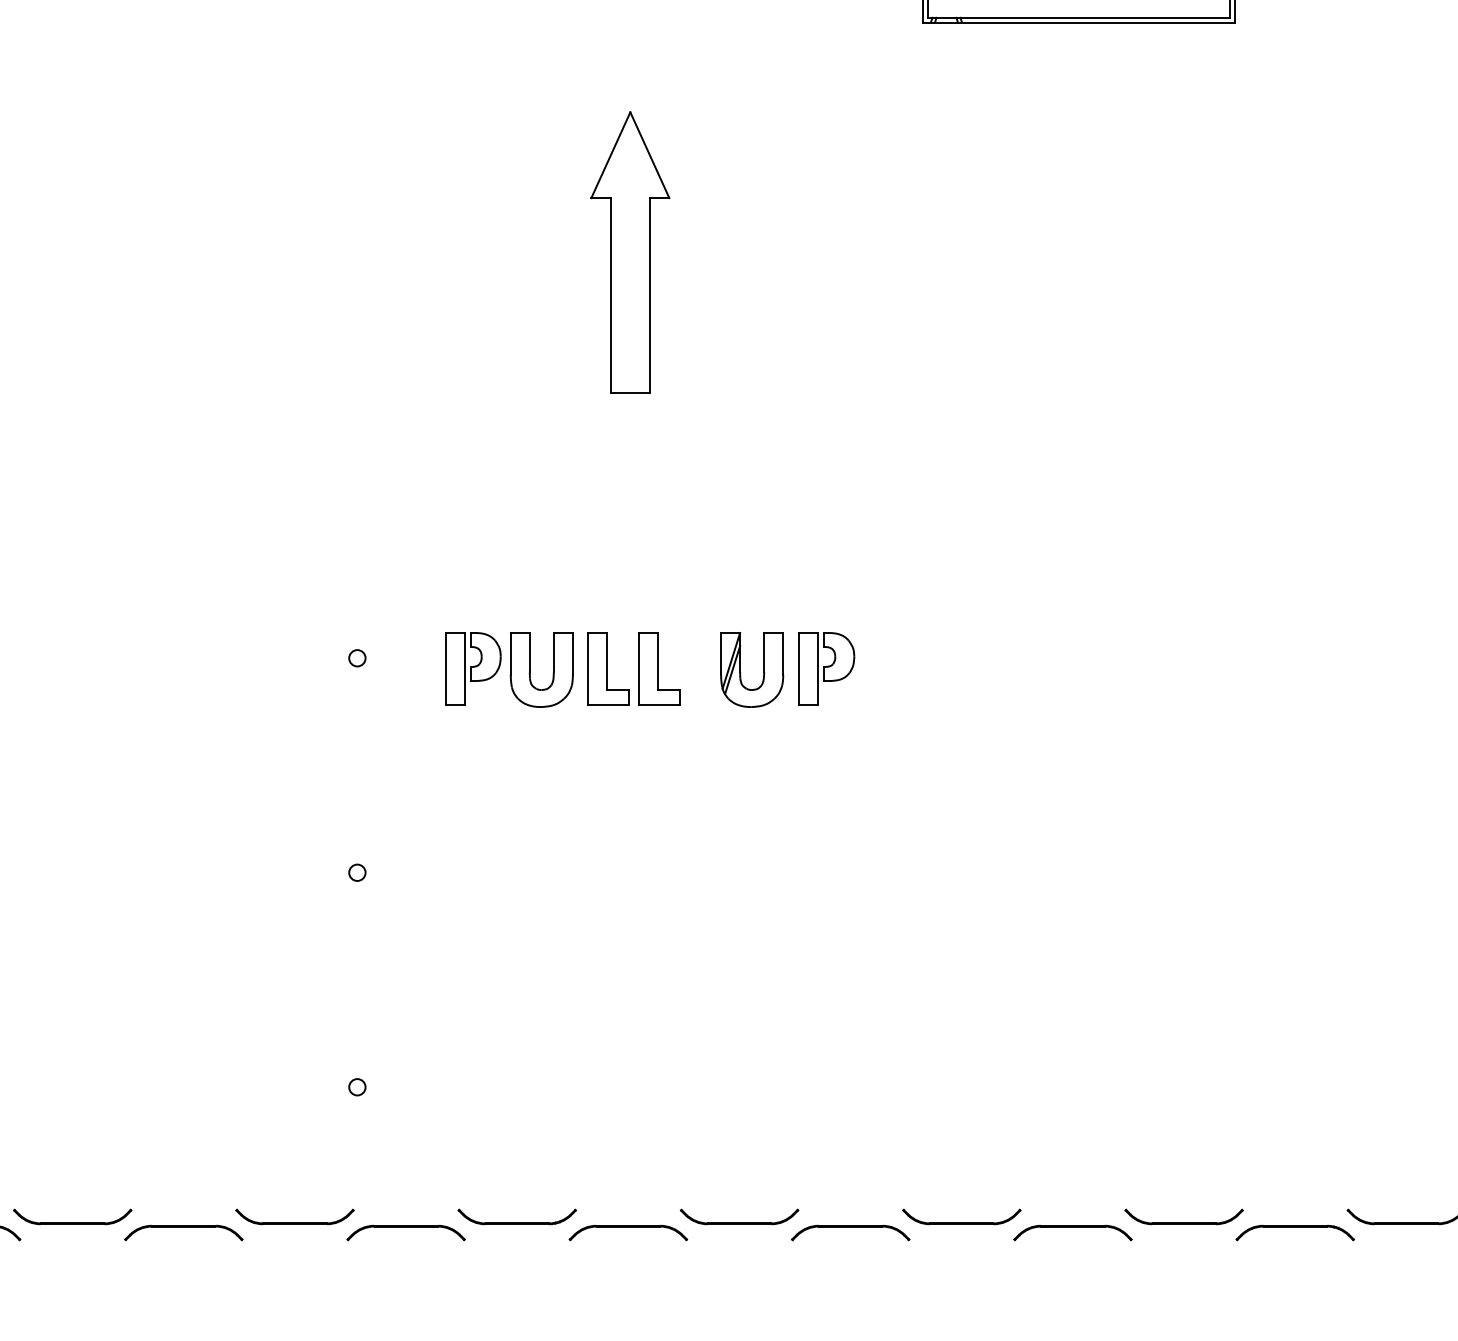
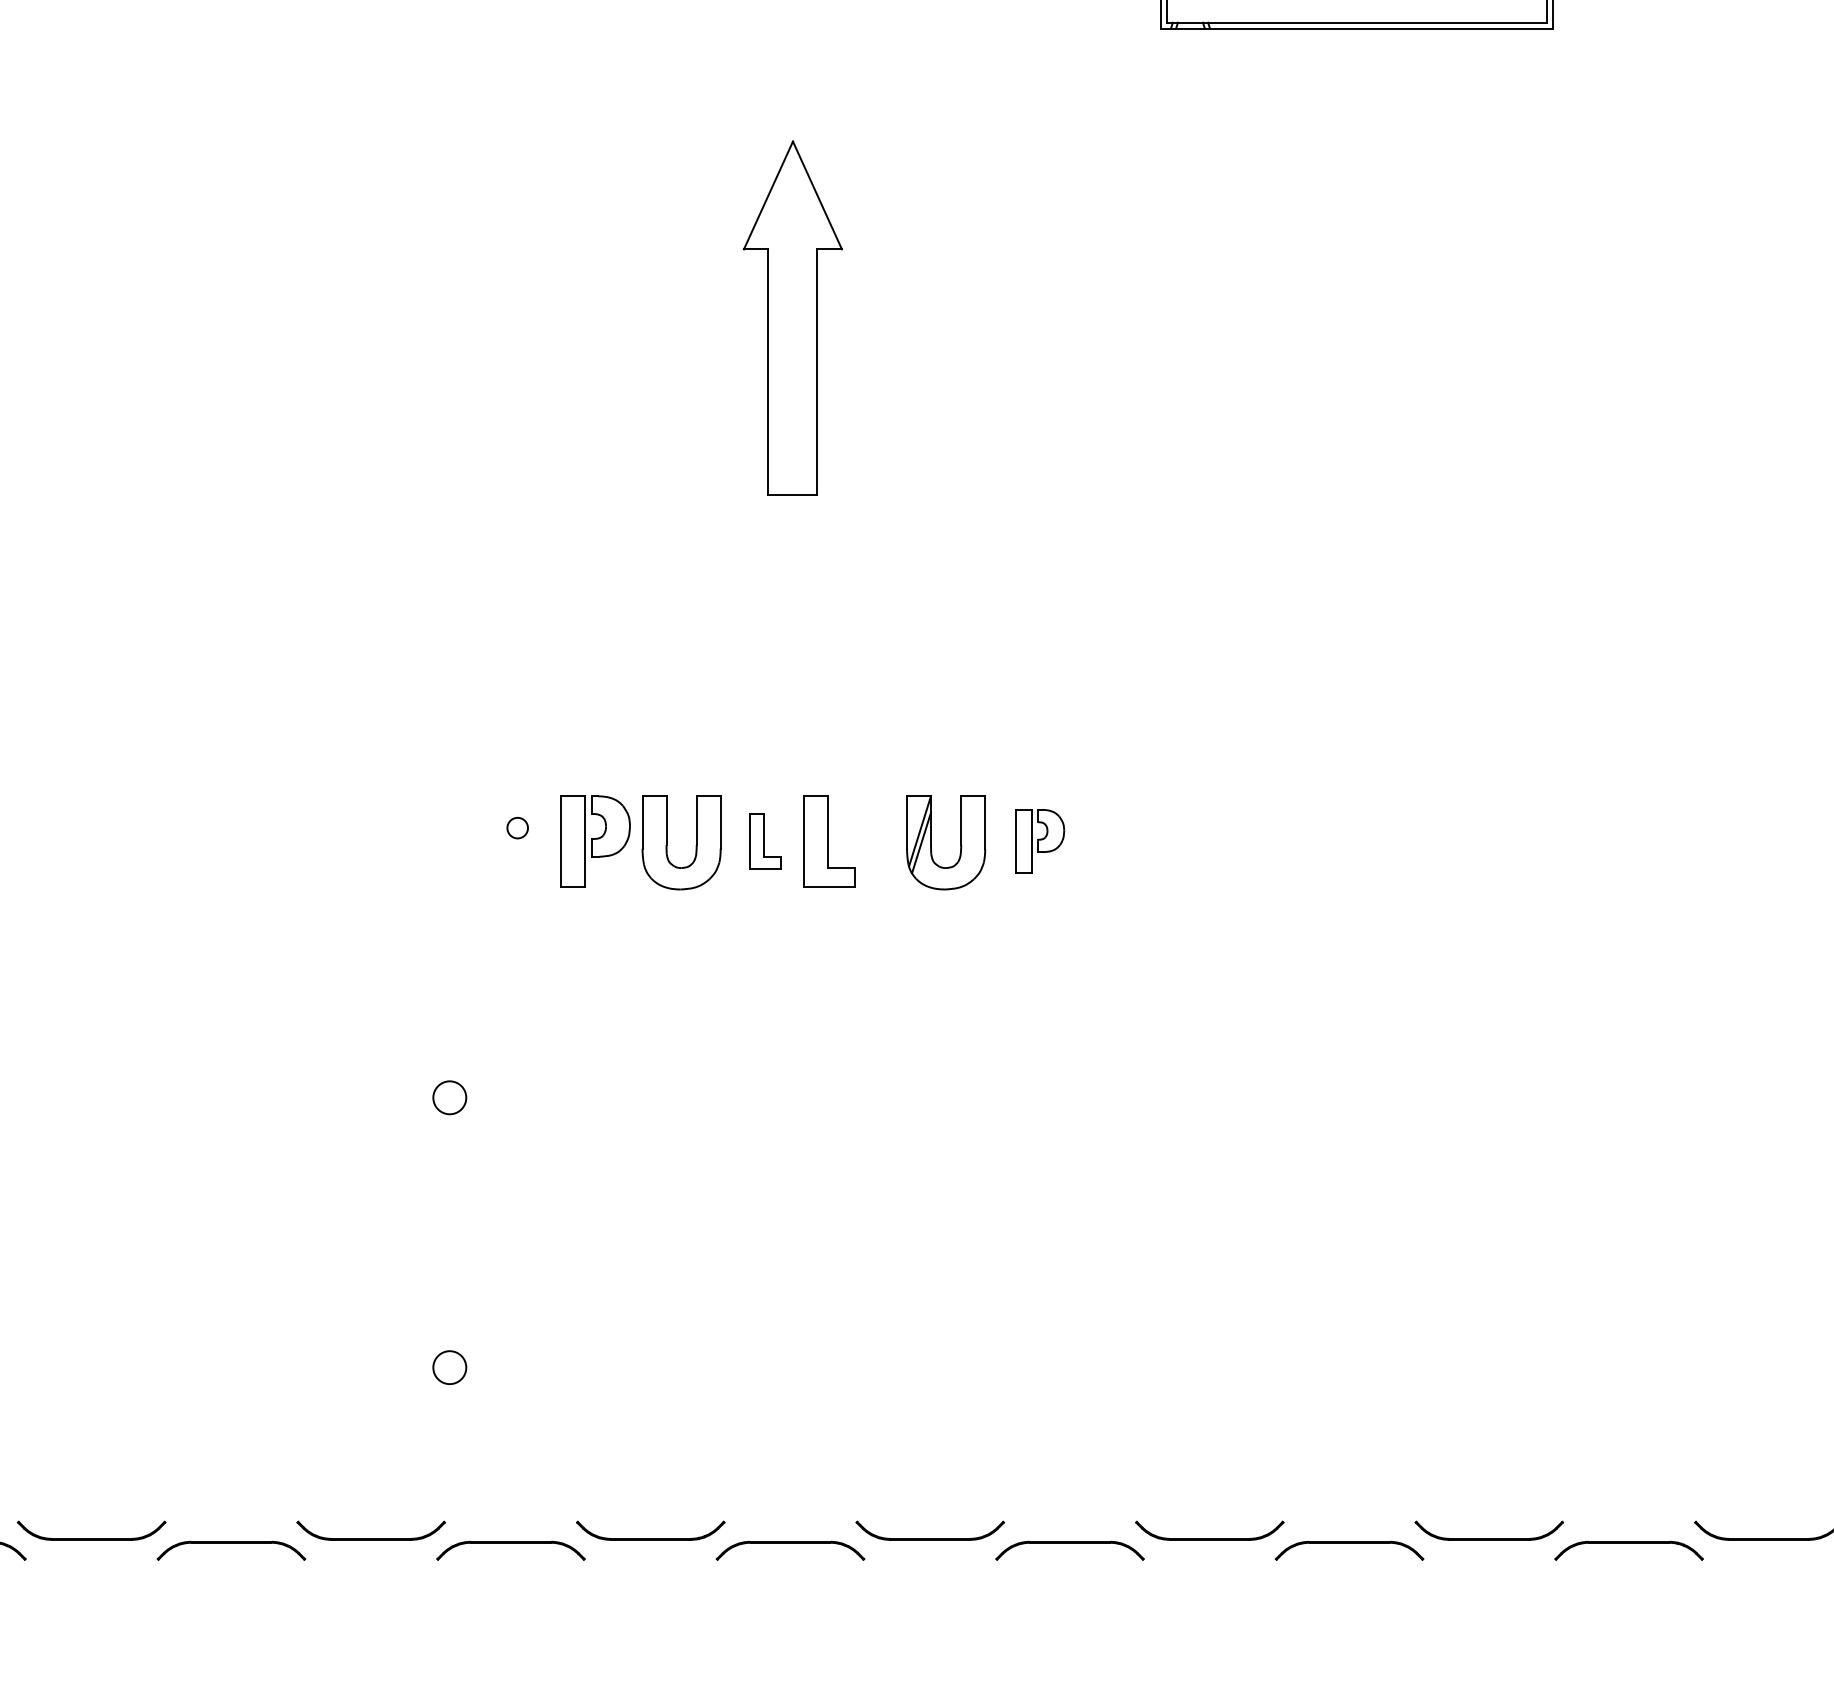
circle: (357, 658) -> (517, 828), moved
part: (608, 668) -> (765, 841), size x0.6
part: (826, 668) -> (1039, 841), size x0.7
circle: (357, 872) -> (449, 1097), size x1.6
circle: (357, 1087) -> (449, 1367), size x1.6

